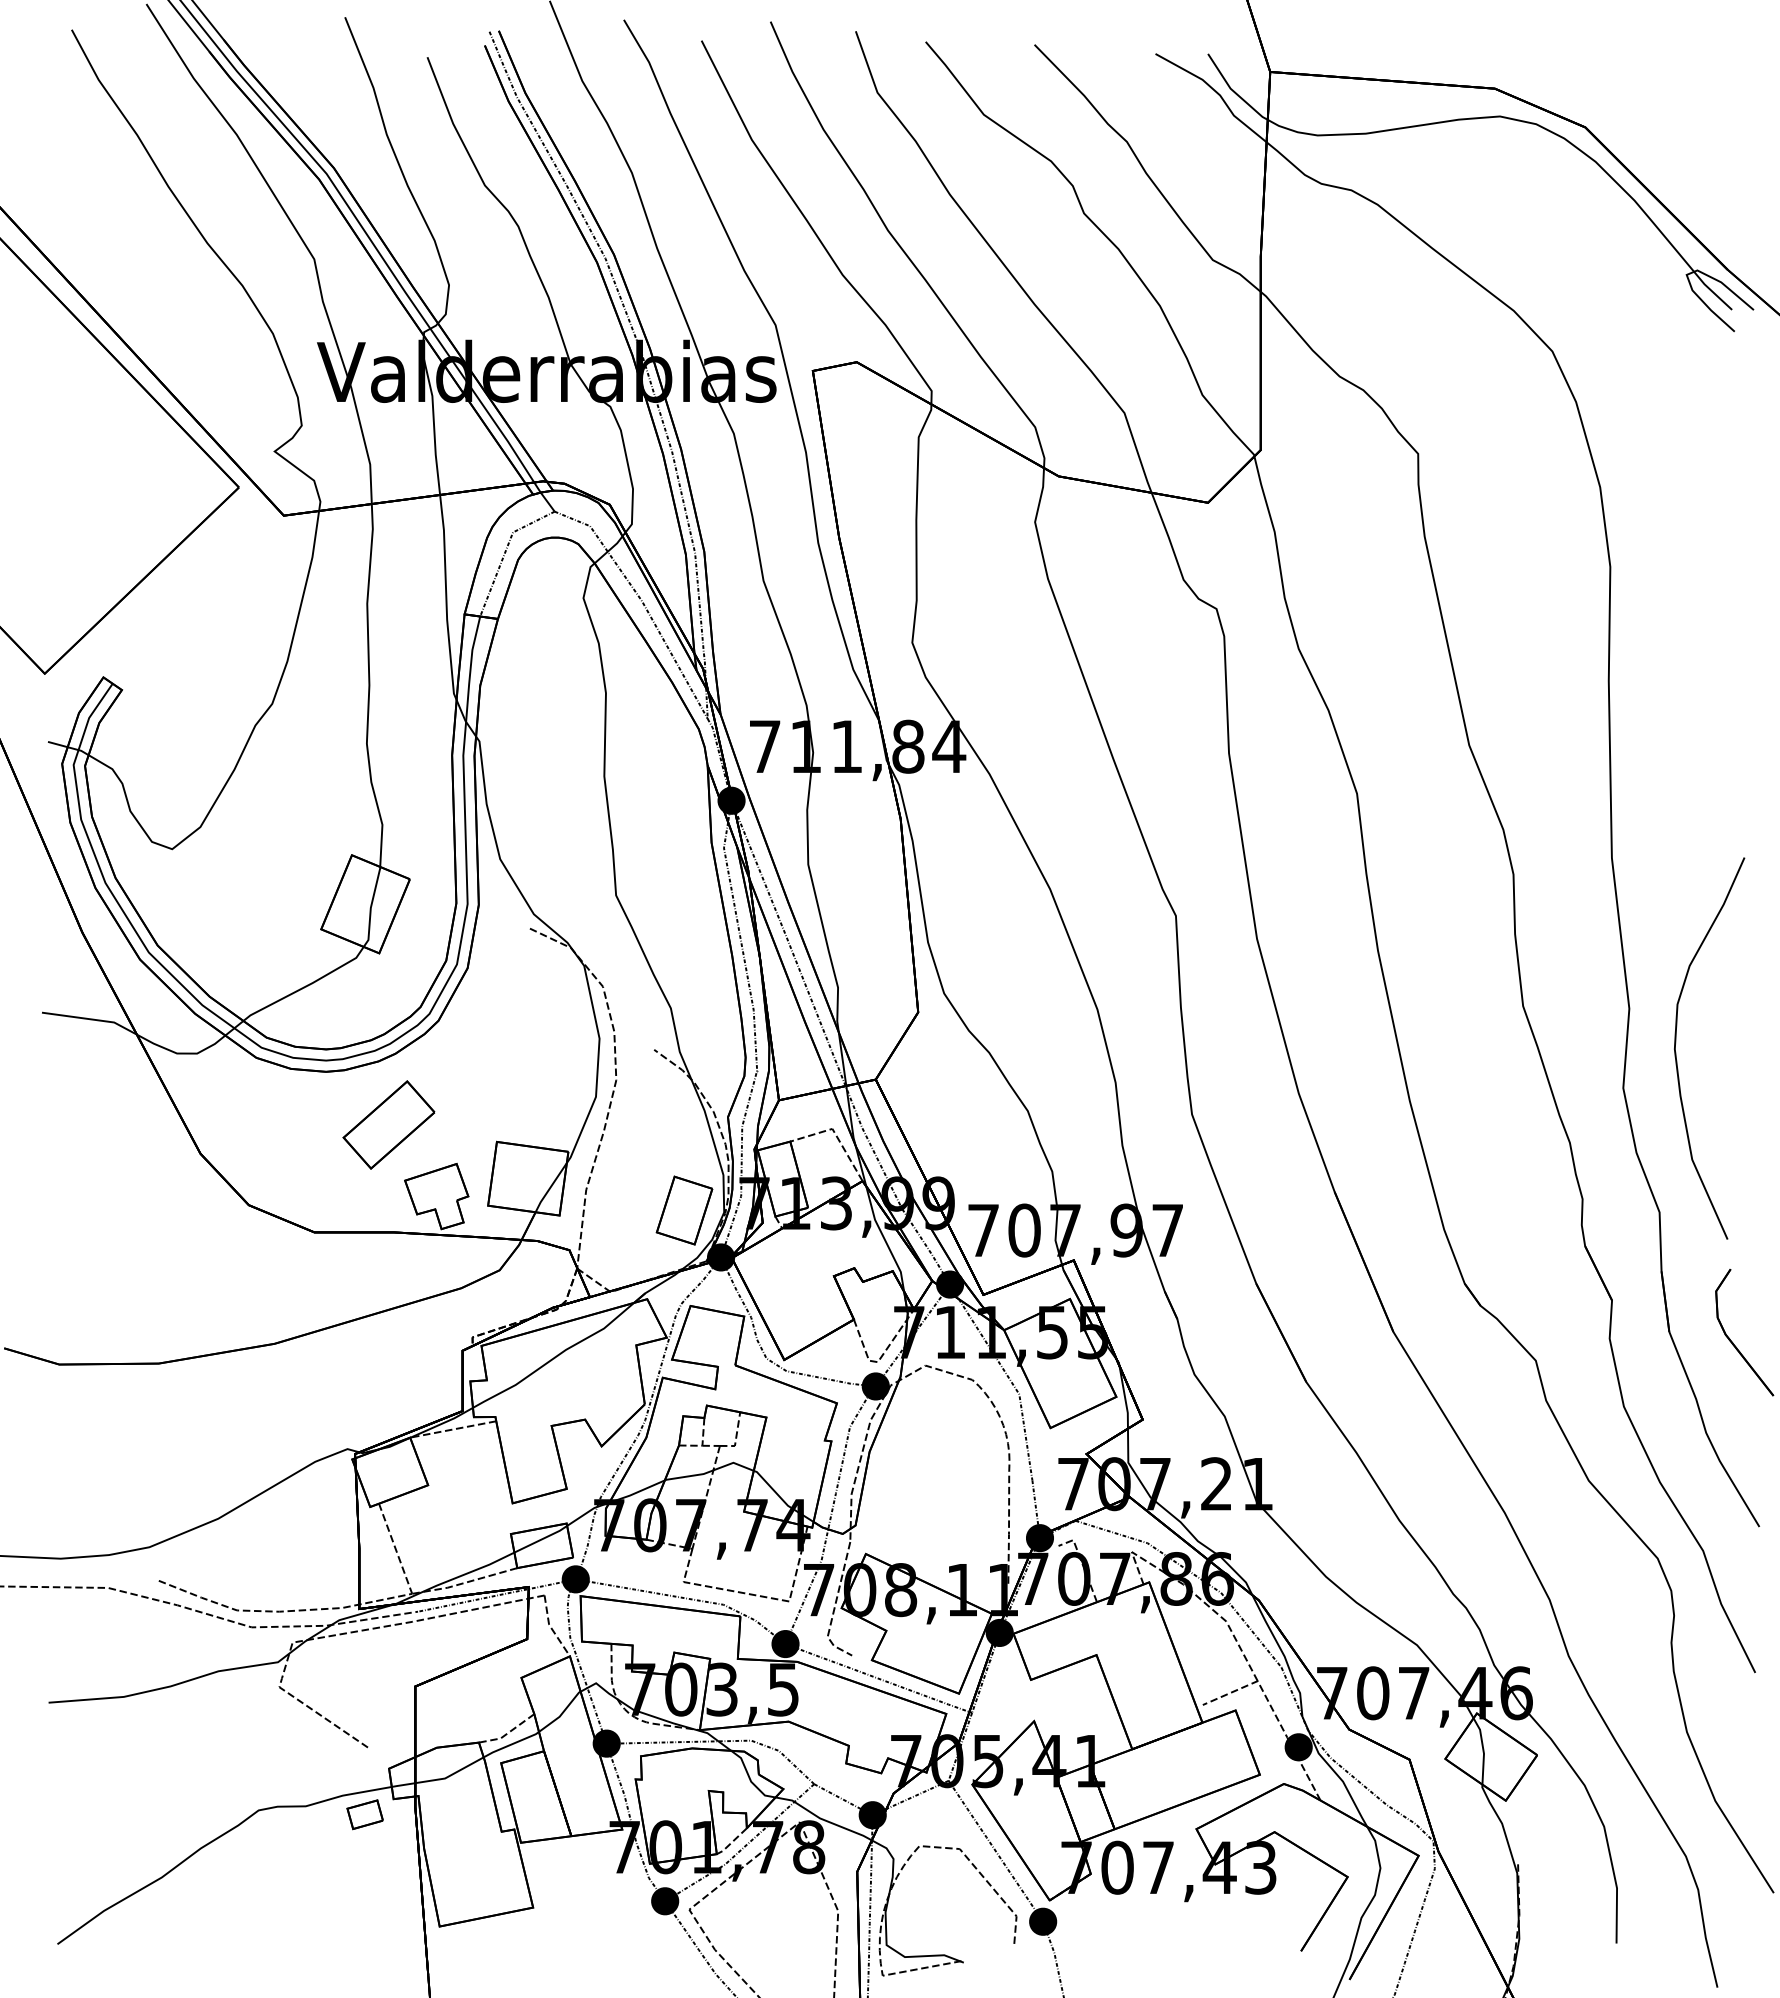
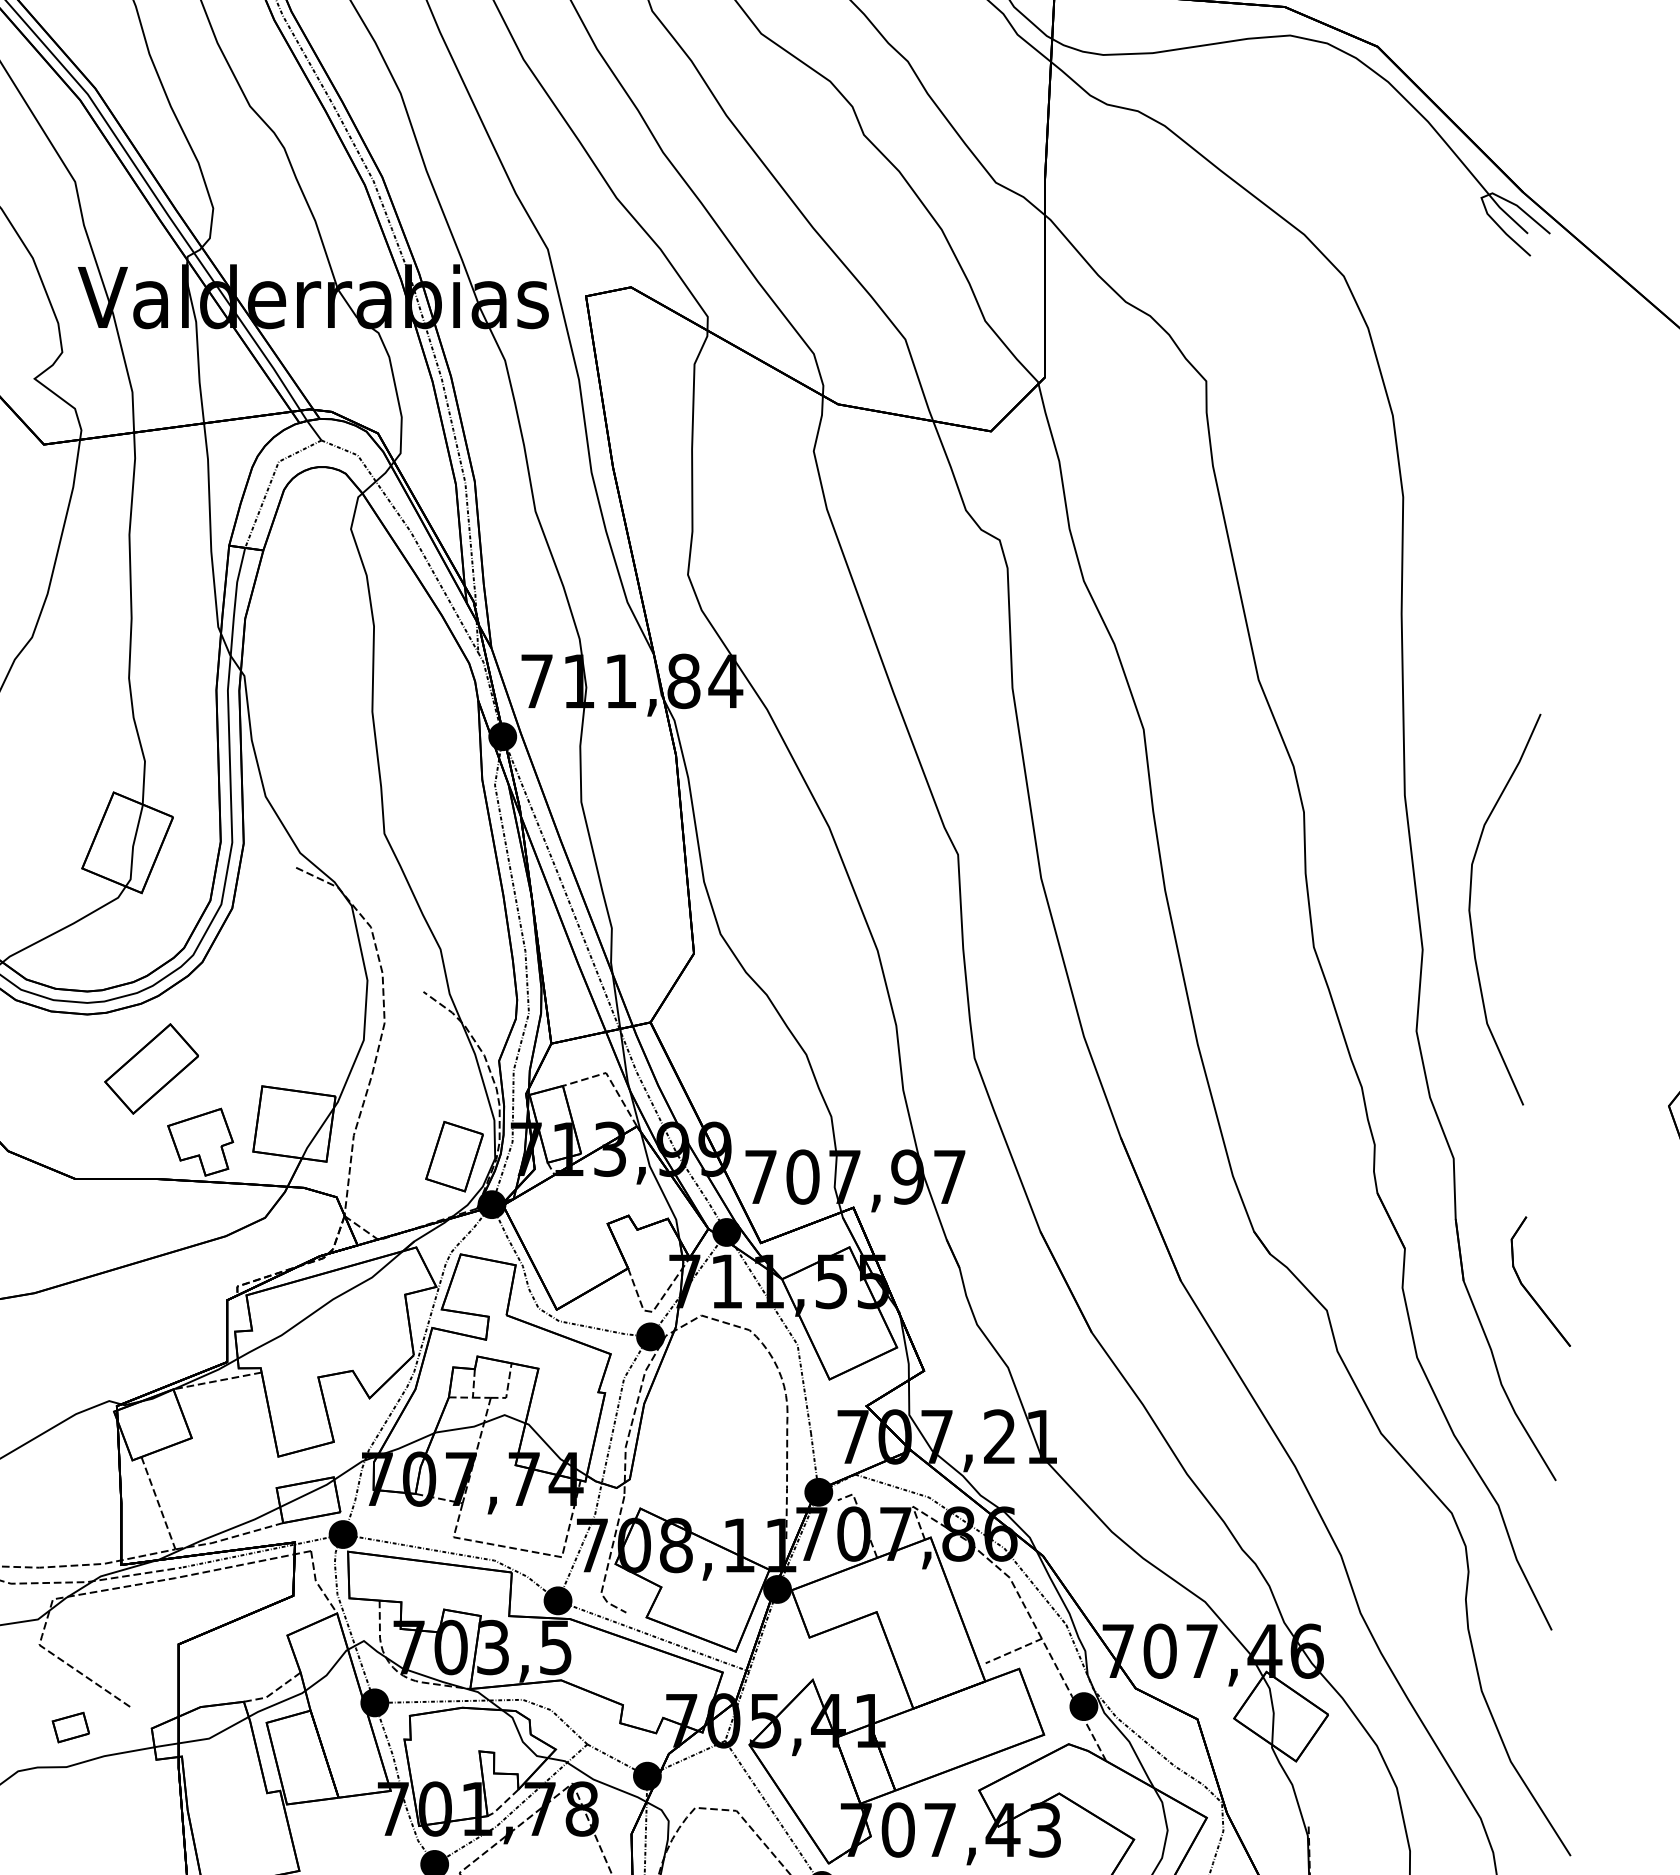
curve: (1676, 1052) -> (1471, 913), moved
part: (364, 1814) -> (70, 1727), moved

